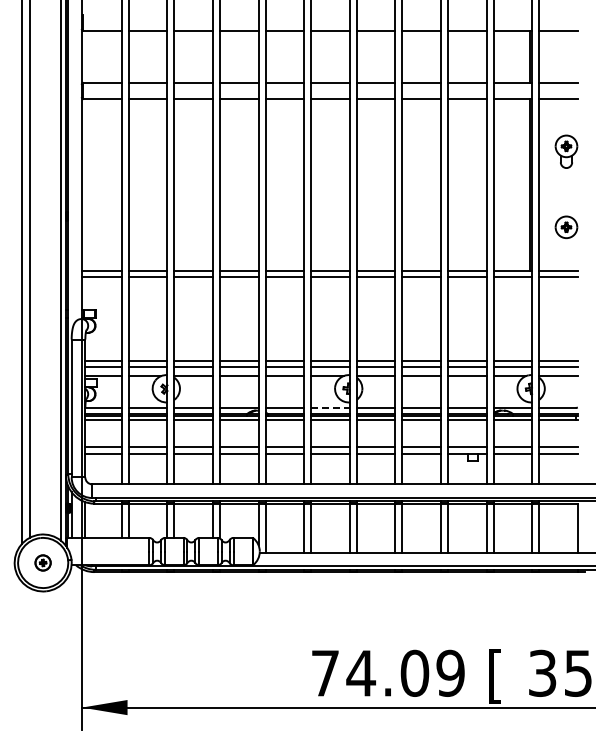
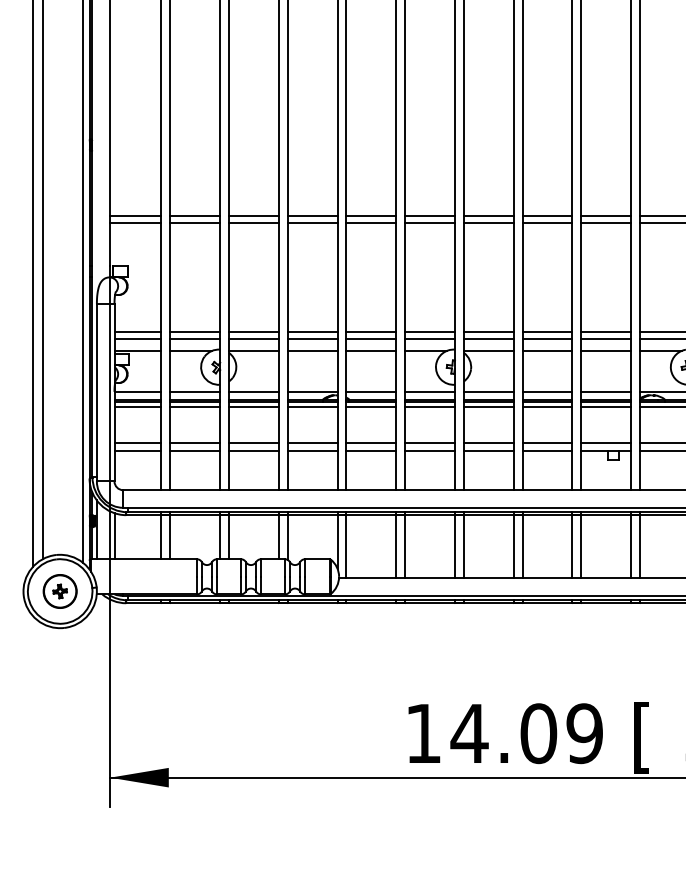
line: (330, 407) -> (430, 391), dashed -> solid
part: (42, 562) -> (59, 590), size x1.67
text: (325, 673) -> (423, 733), 74.09 -> 14.09

